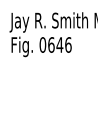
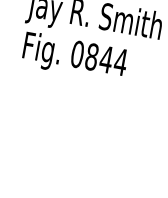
text: (59, 44) -> (105, 58), 0646 -> 0844

